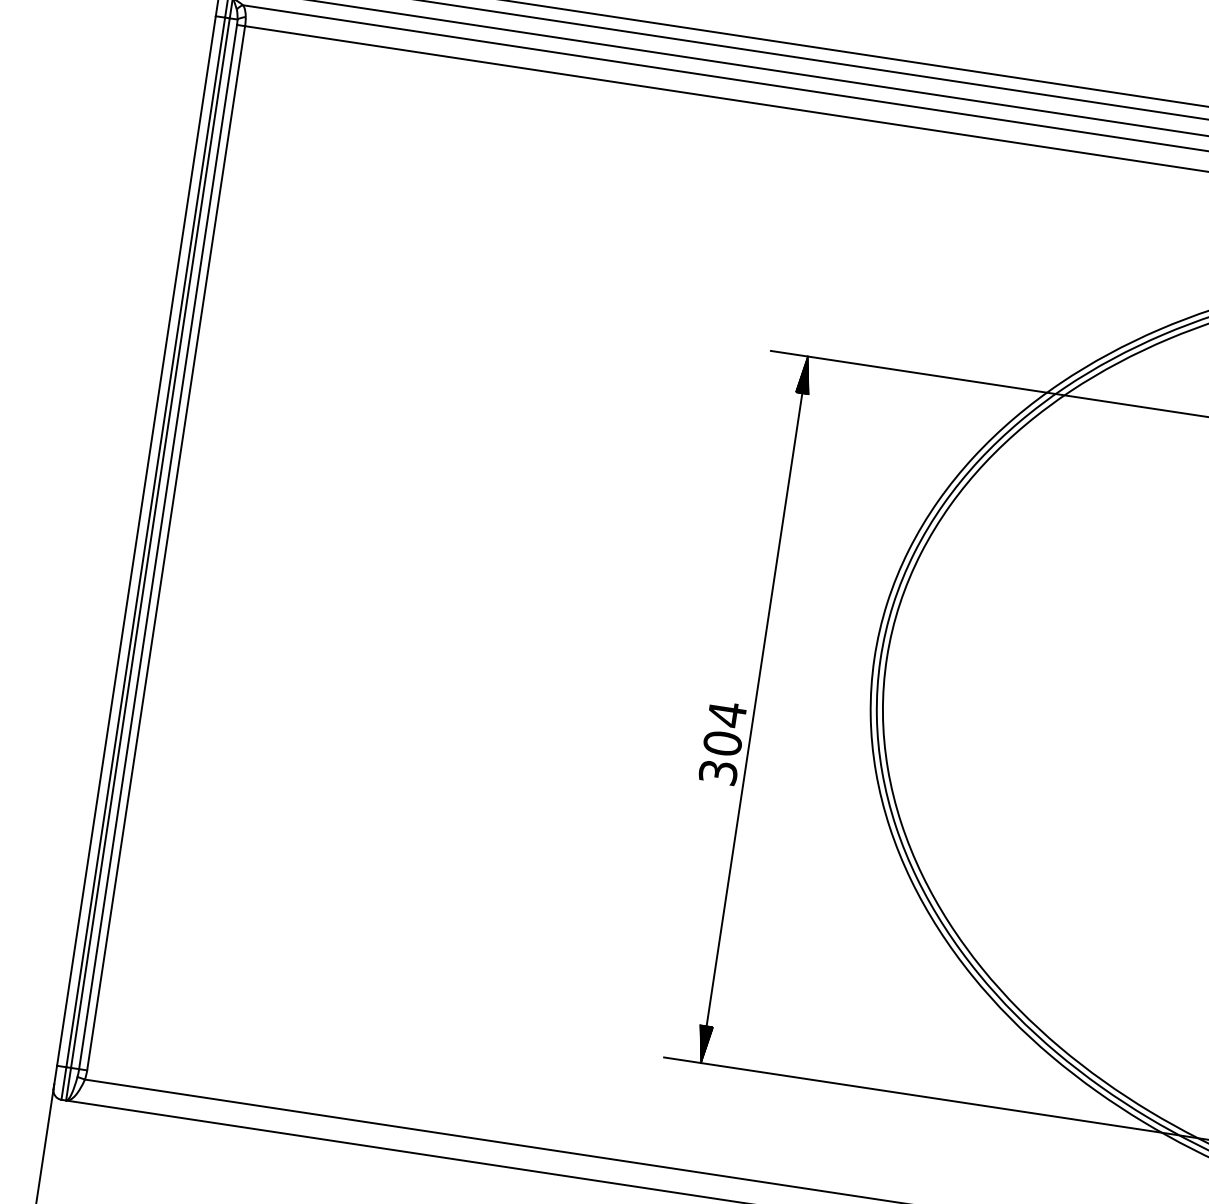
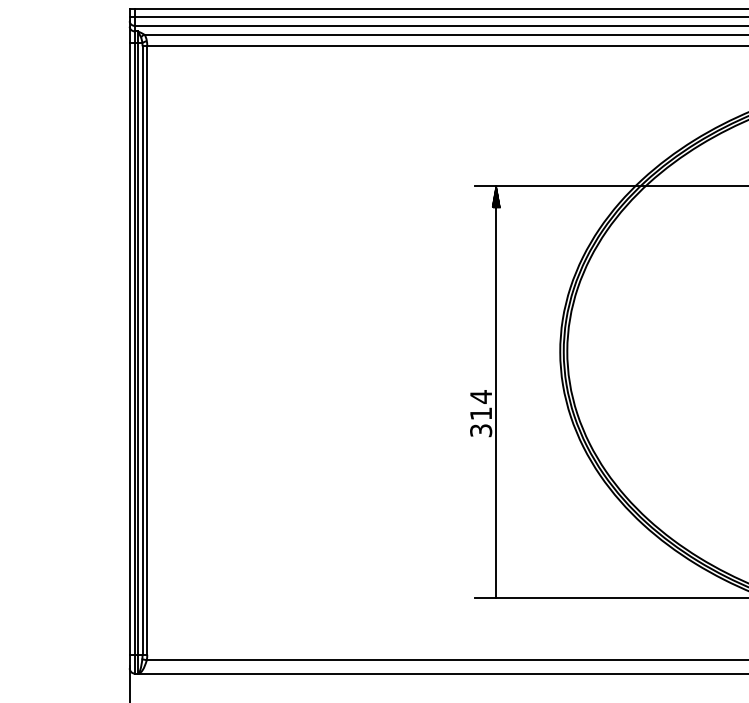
text: (723, 743) -> (481, 413), 304 -> 314
hatch: (704, 1043) -> (496, 586), removed

